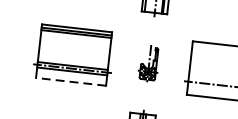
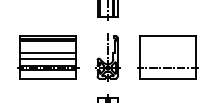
line: (75, 49) -> (48, 52), added
line: (74, 56) -> (48, 58), added
part: (148, 63) -> (107, 57), size x1.67
line: (71, 81) -> (48, 78), dashed -> solid

